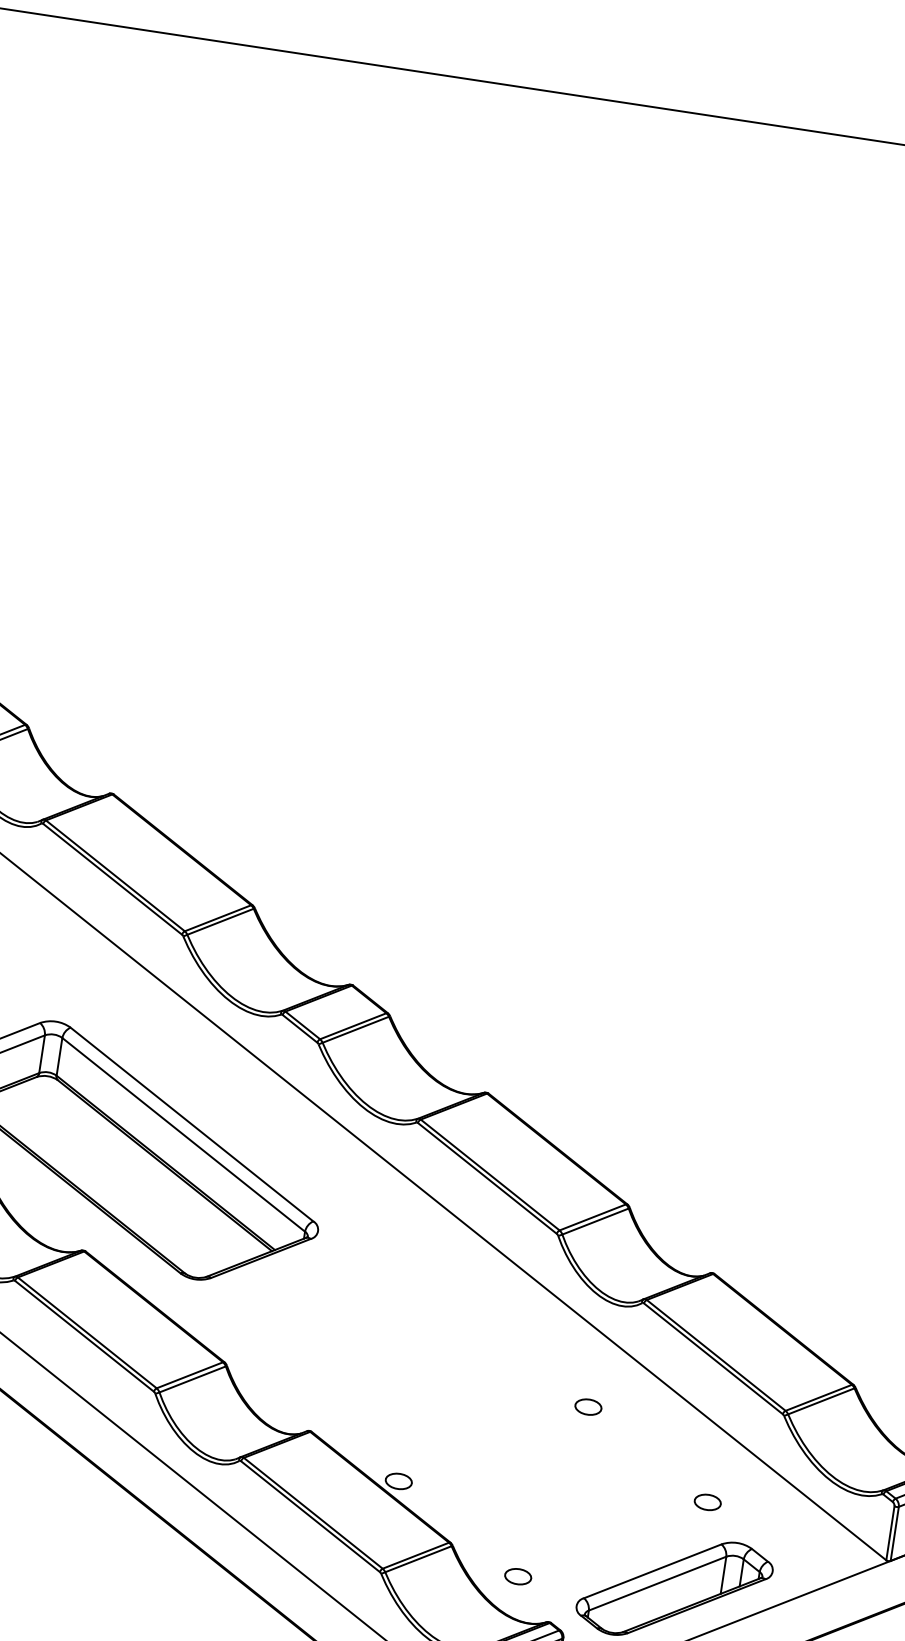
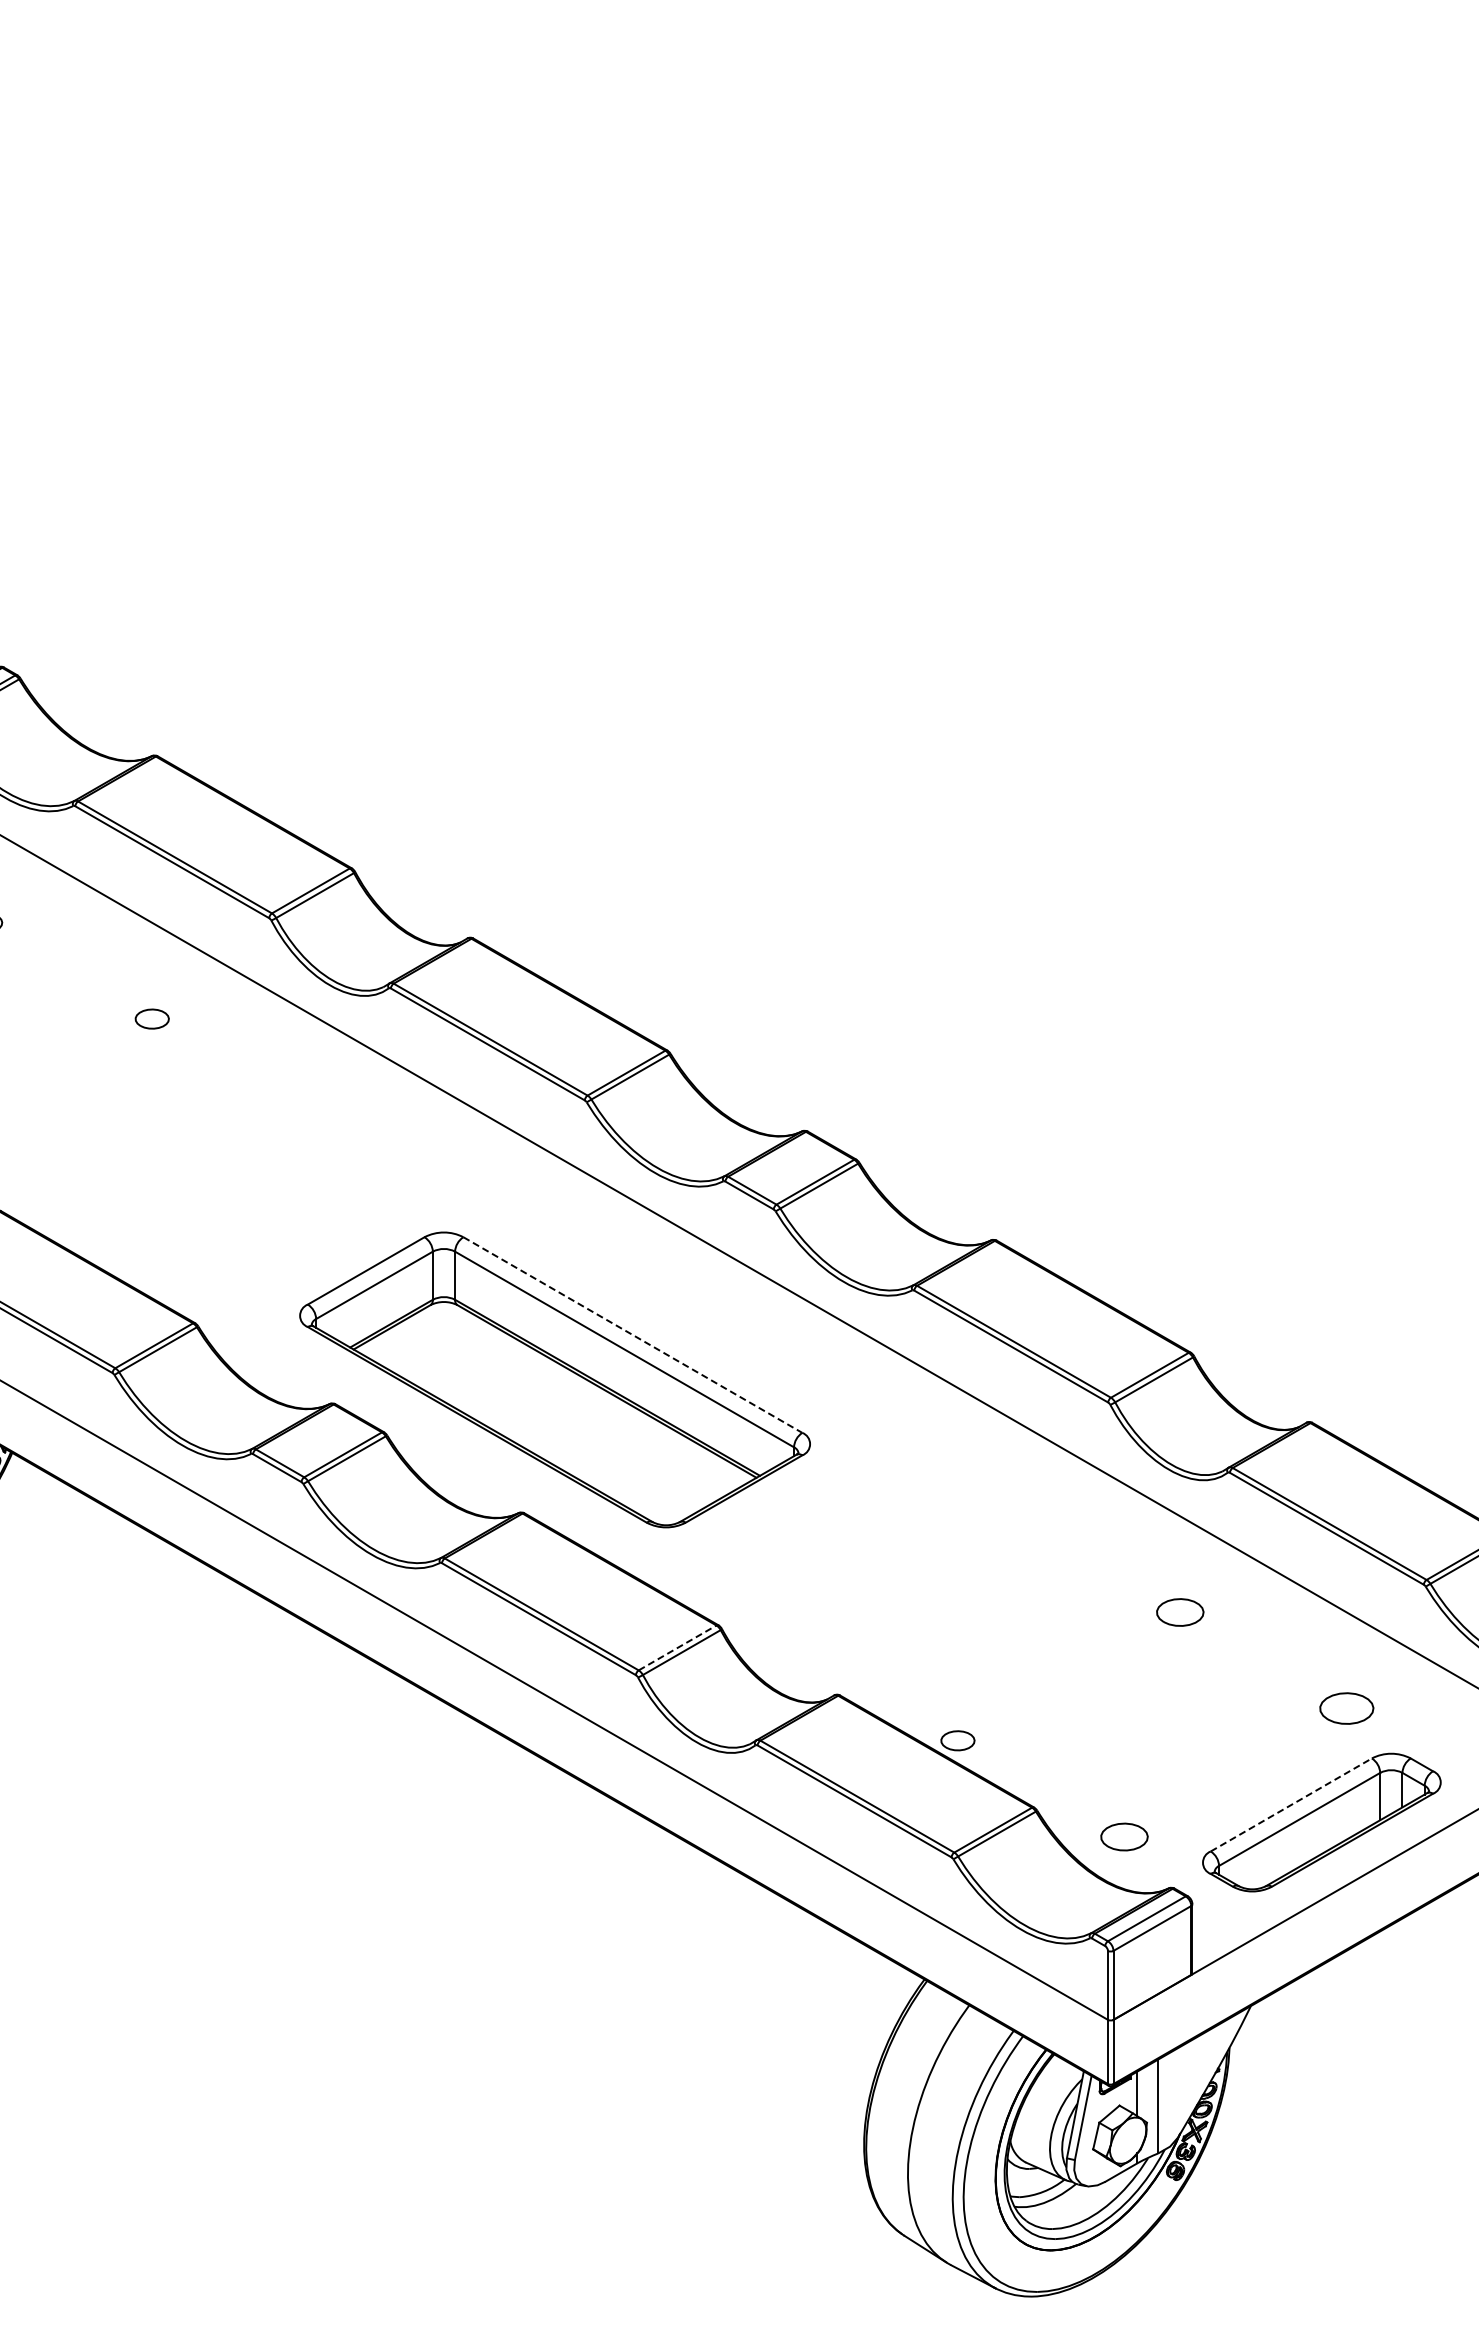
line: (191, 1124) -> (632, 1335), solid -> dashed
line: (189, 1374) -> (677, 1647), solid -> dashed
part: (587, 1407) -> (1179, 1612), size x1.4
part: (707, 1502) -> (1346, 1708), size x1.6
line: (652, 1570) -> (1291, 1804), solid -> dashed
part: (518, 1576) -> (1124, 1836), size x1.4

